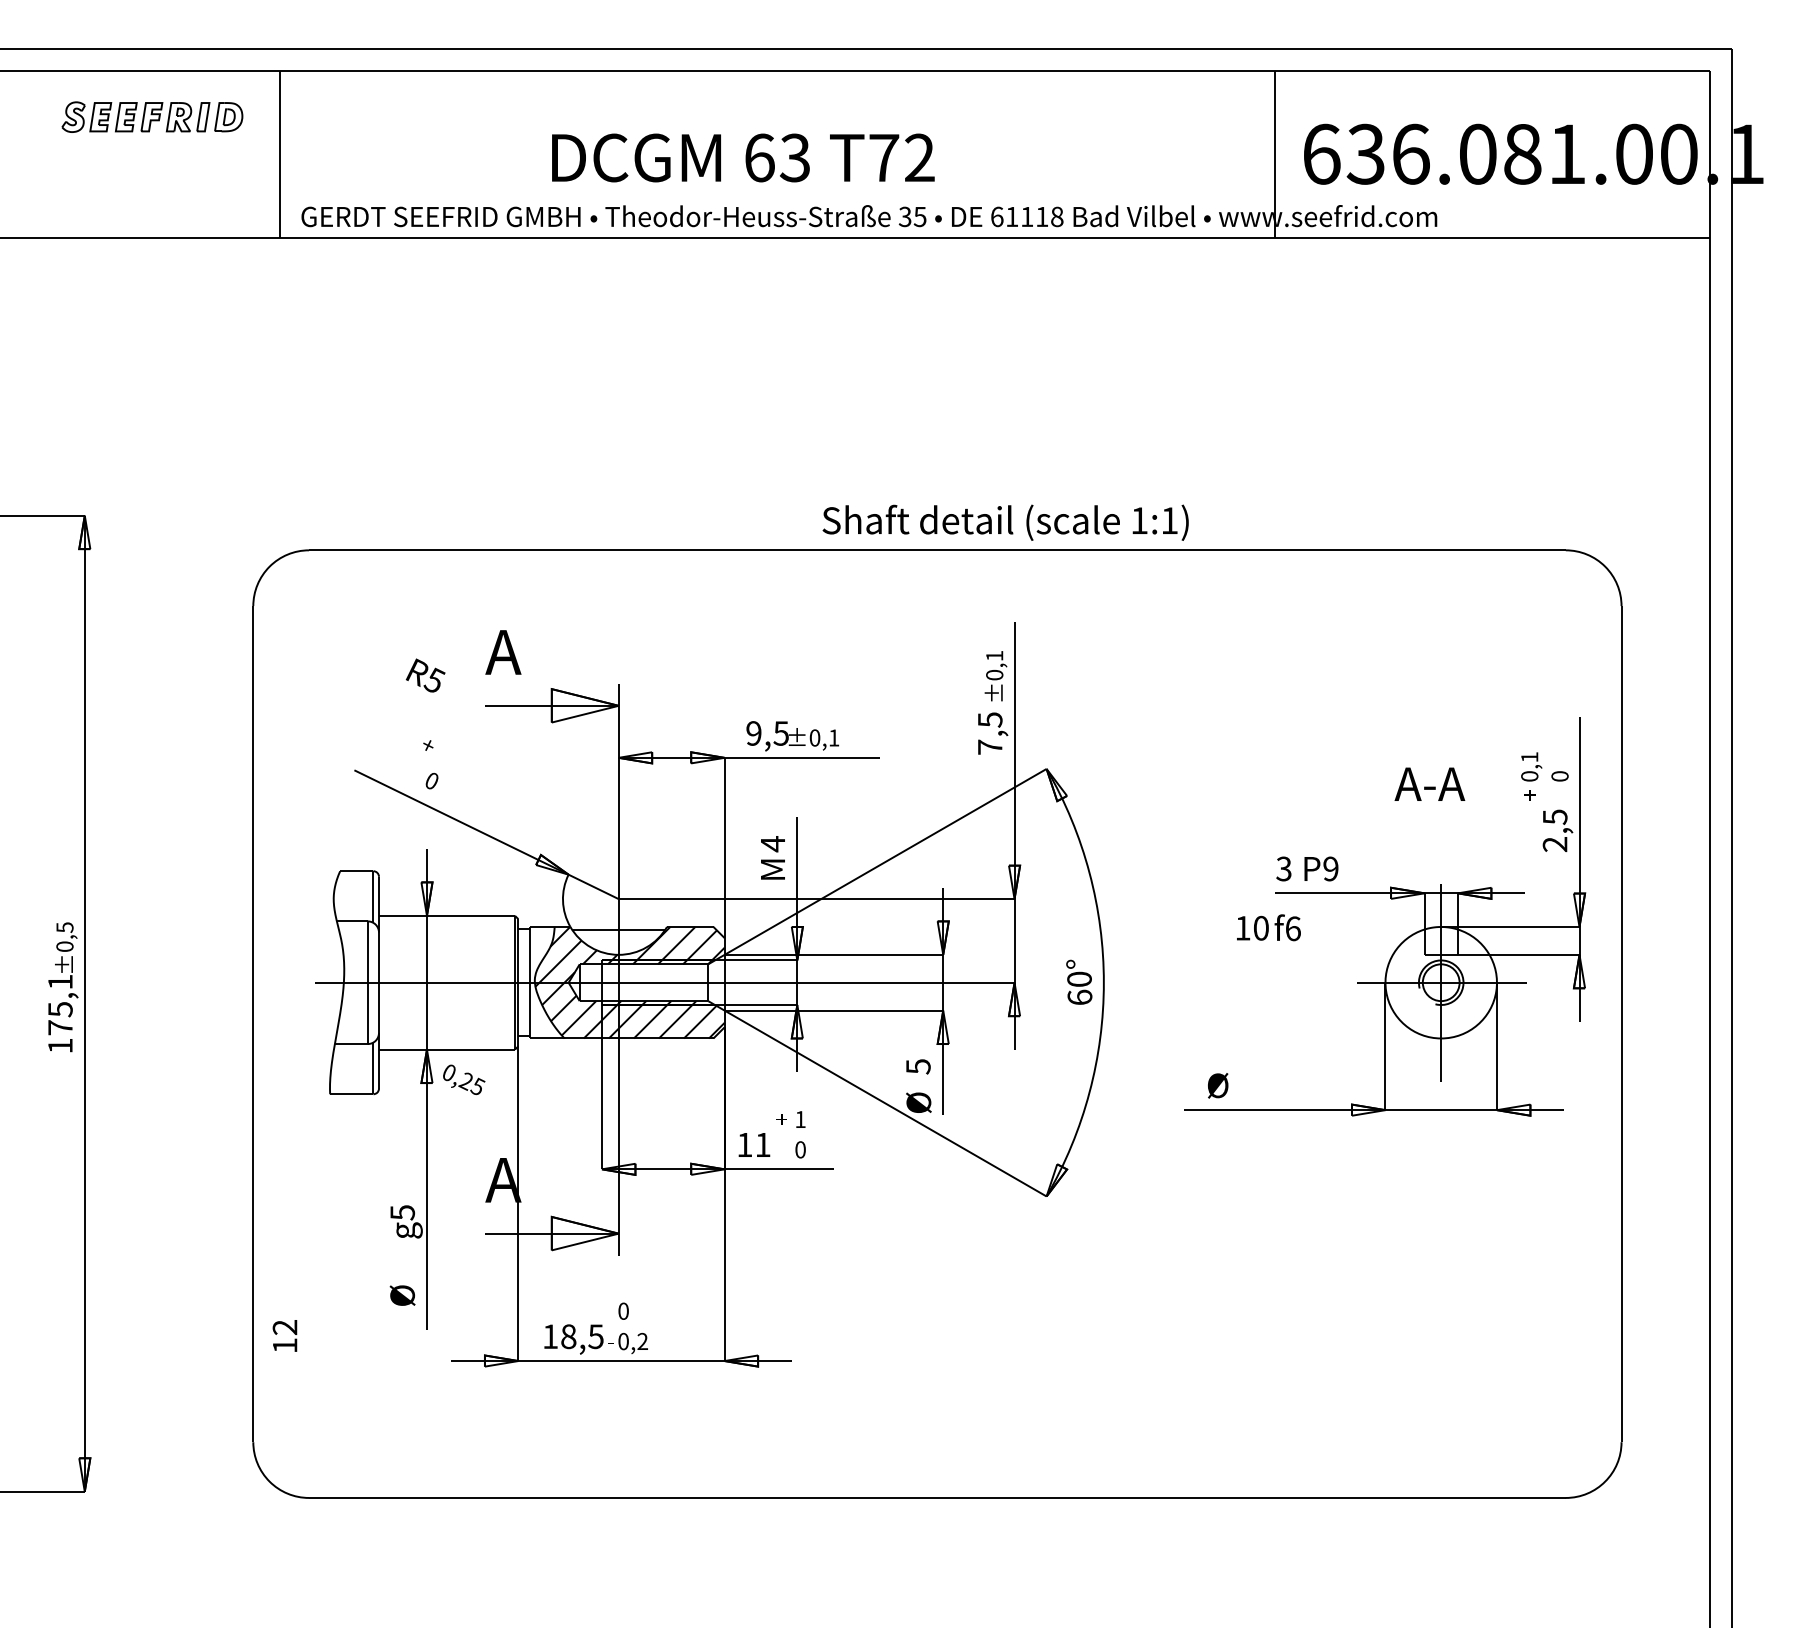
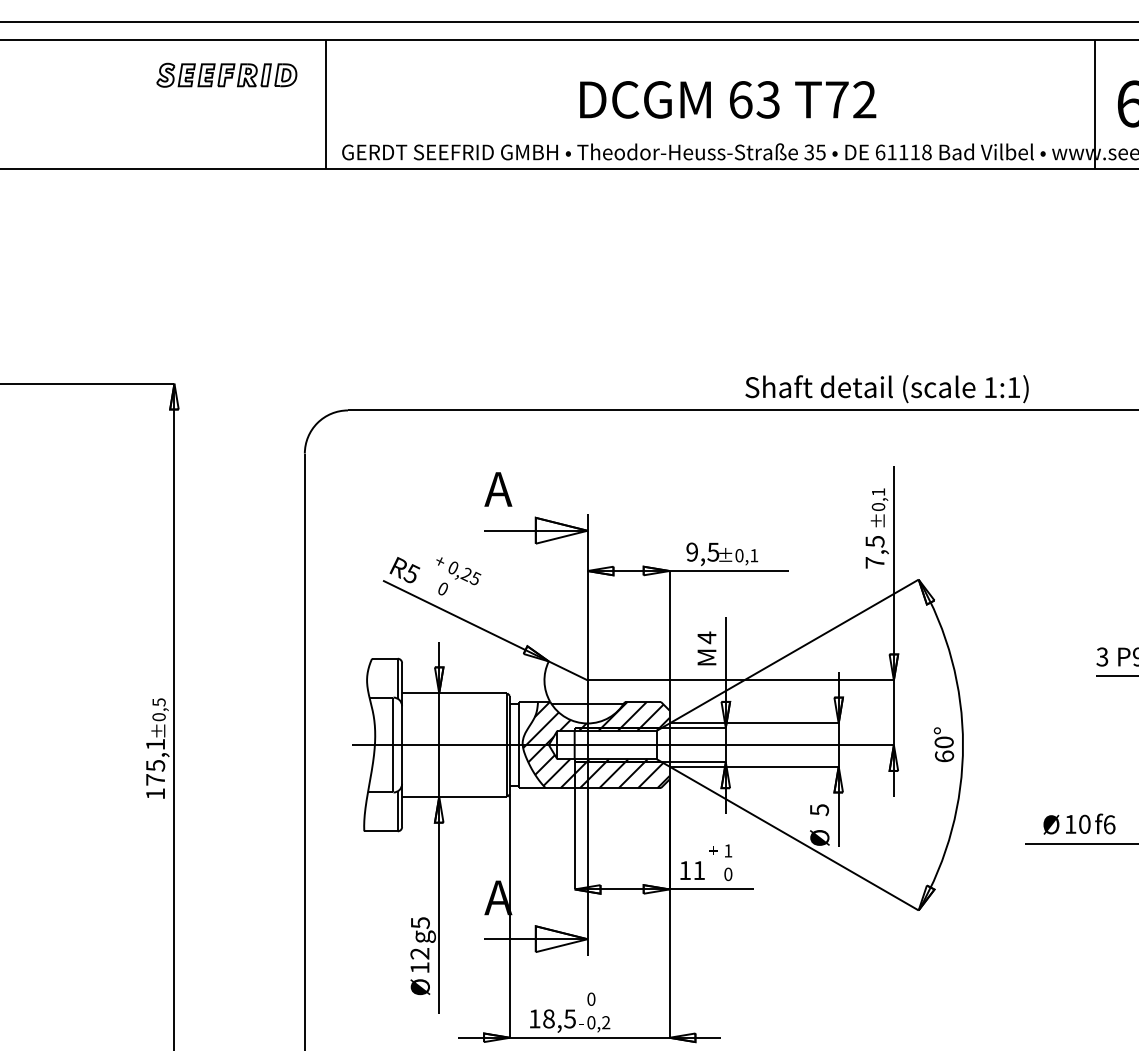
text: (743, 157) -> (728, 99), moved
text: (425, 675) -> (404, 569), moved
text: (1268, 927) -> (1090, 823), moved
text: (464, 1079) -> (465, 573), moved
text: (284, 1335) -> (419, 959), moved

